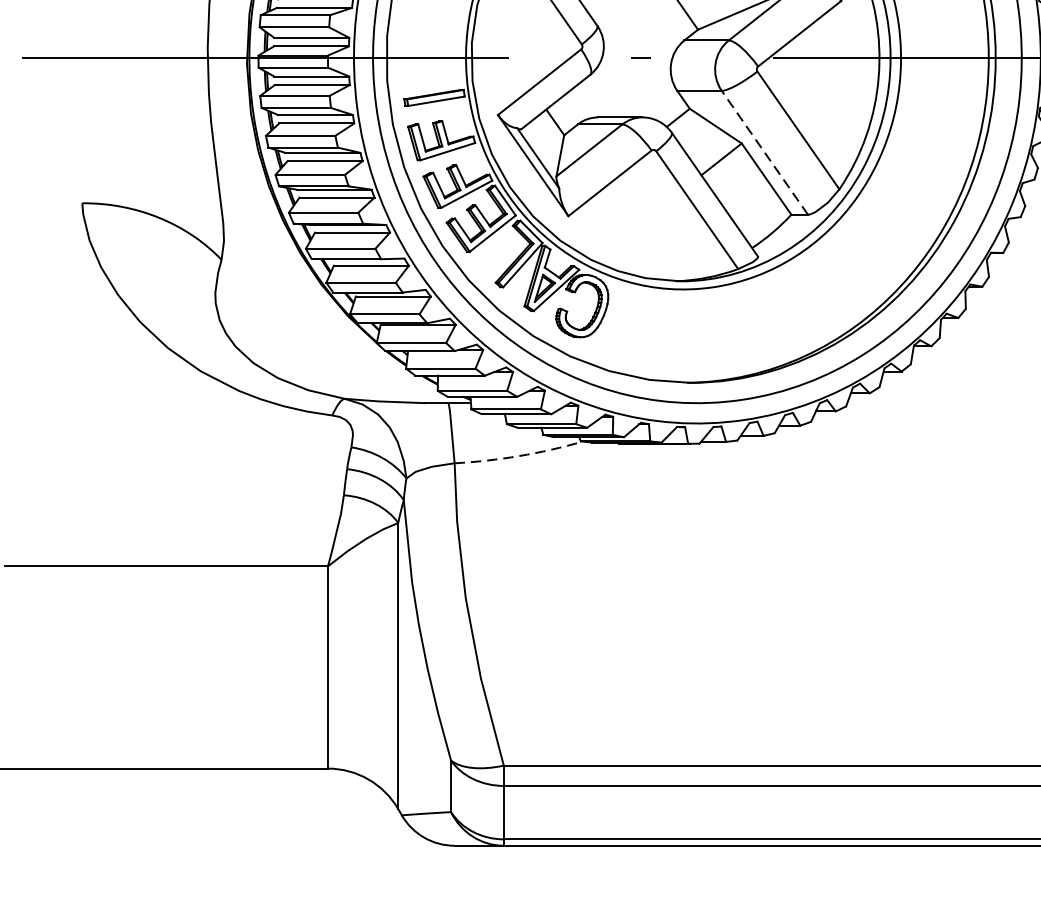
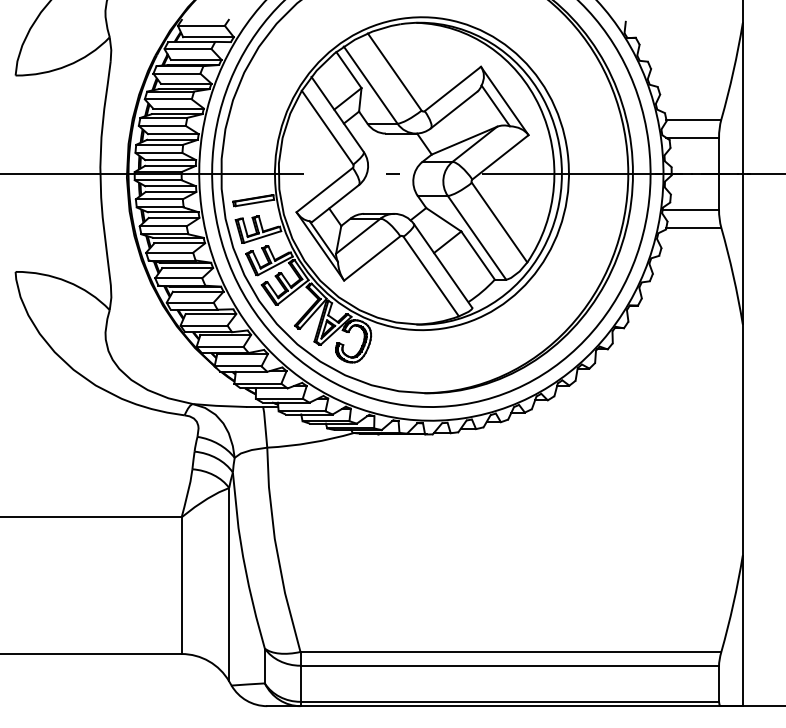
line: (764, 152) -> (476, 237), dashed -> solid
arc: (520, 455) -> (311, 442), dashed -> solid

